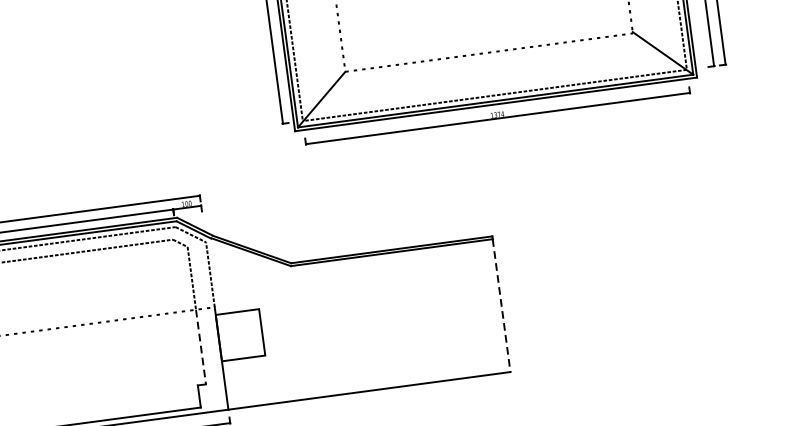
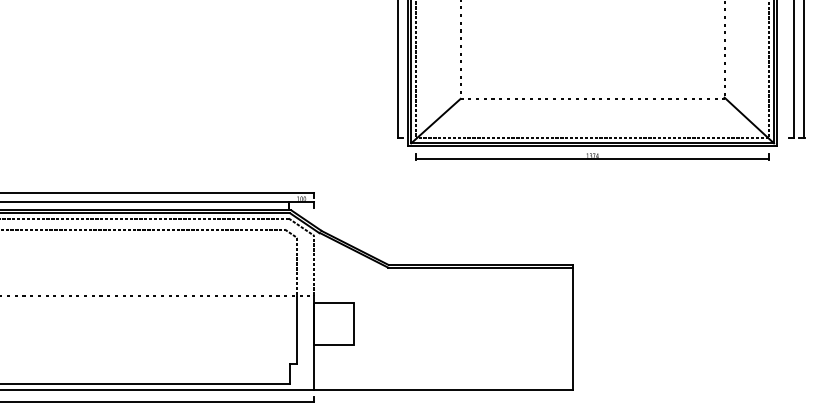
line: (501, 305) -> (573, 328), dashed -> solid
line: (201, 347) -> (297, 330), dashed -> solid

